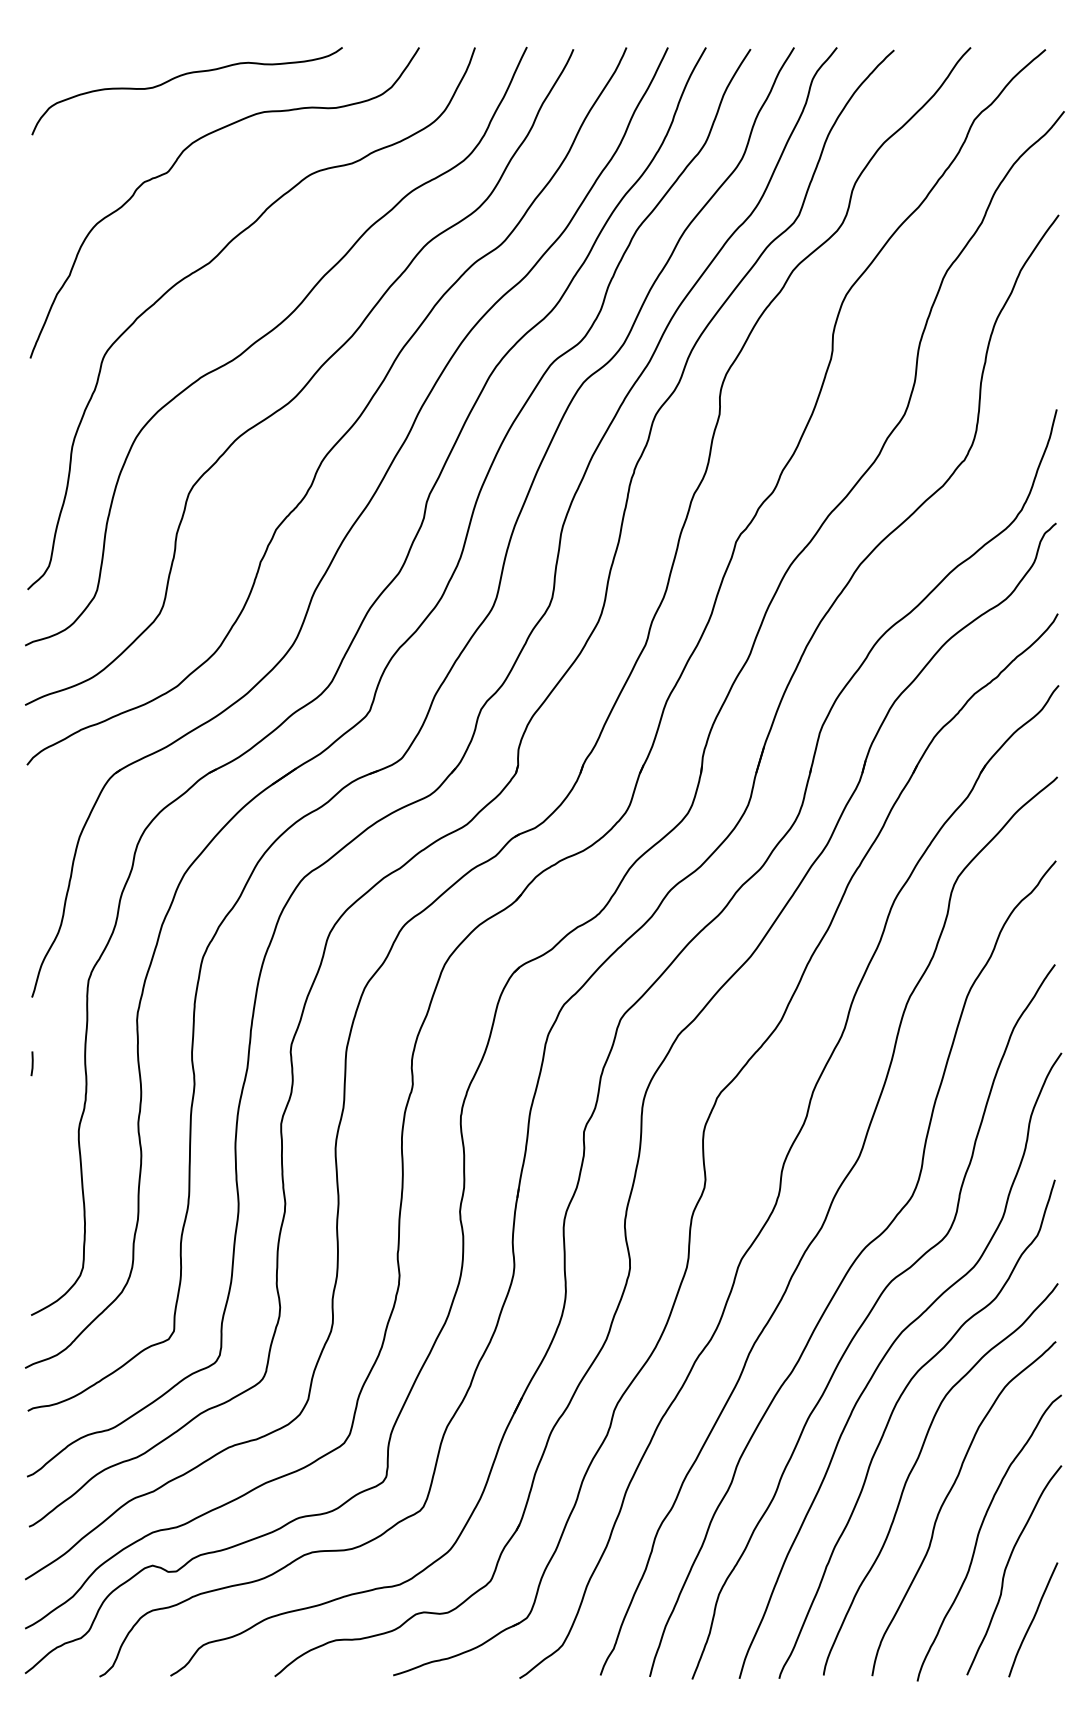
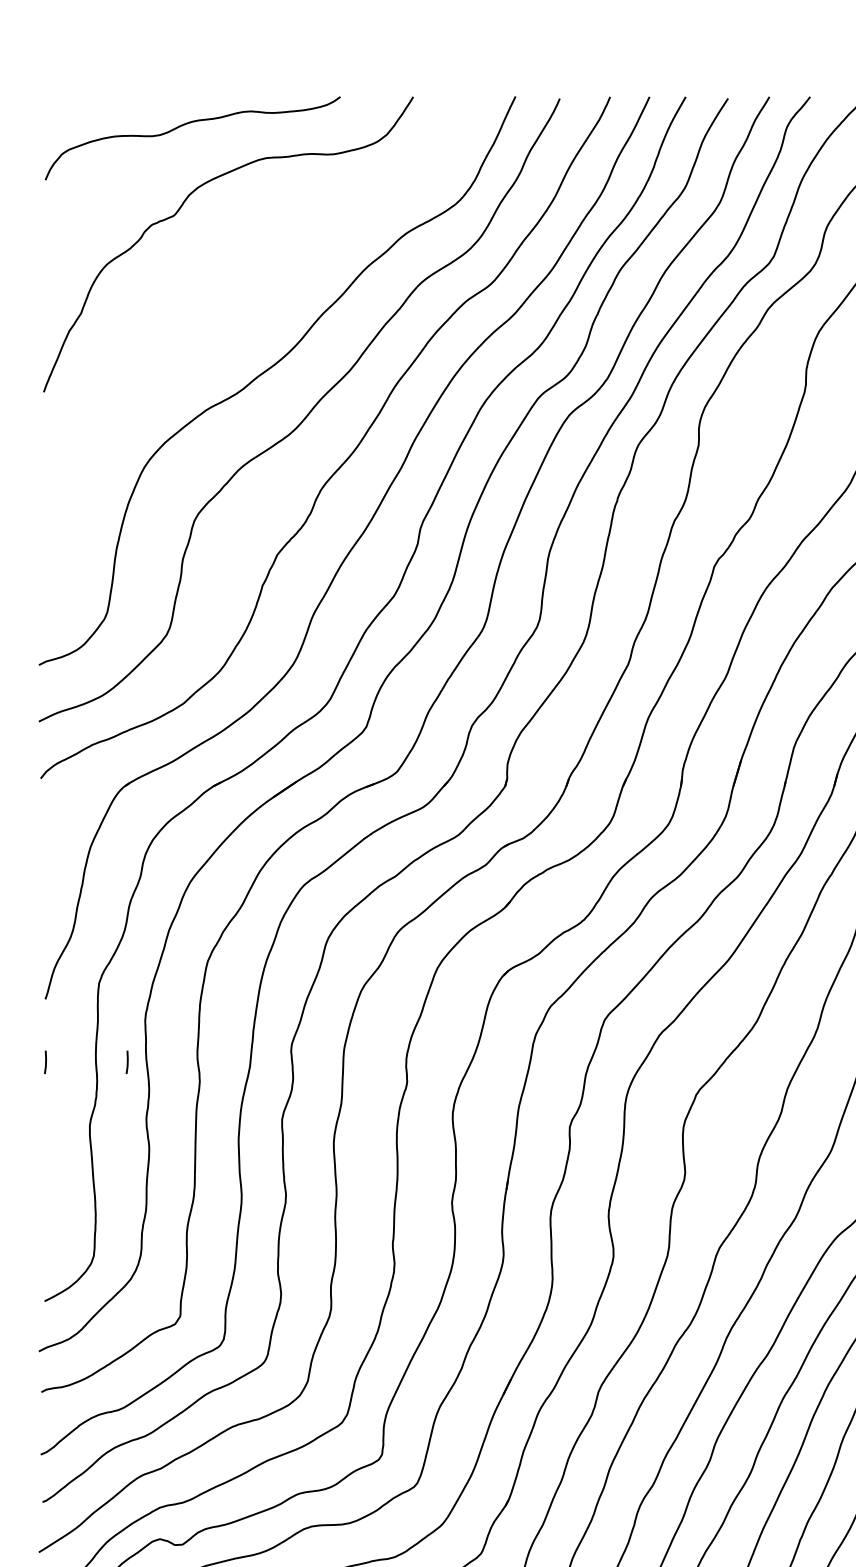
curve: (210, 263) -> (214, 302), removed
line: (117, 1063) -> (126, 1062), added

